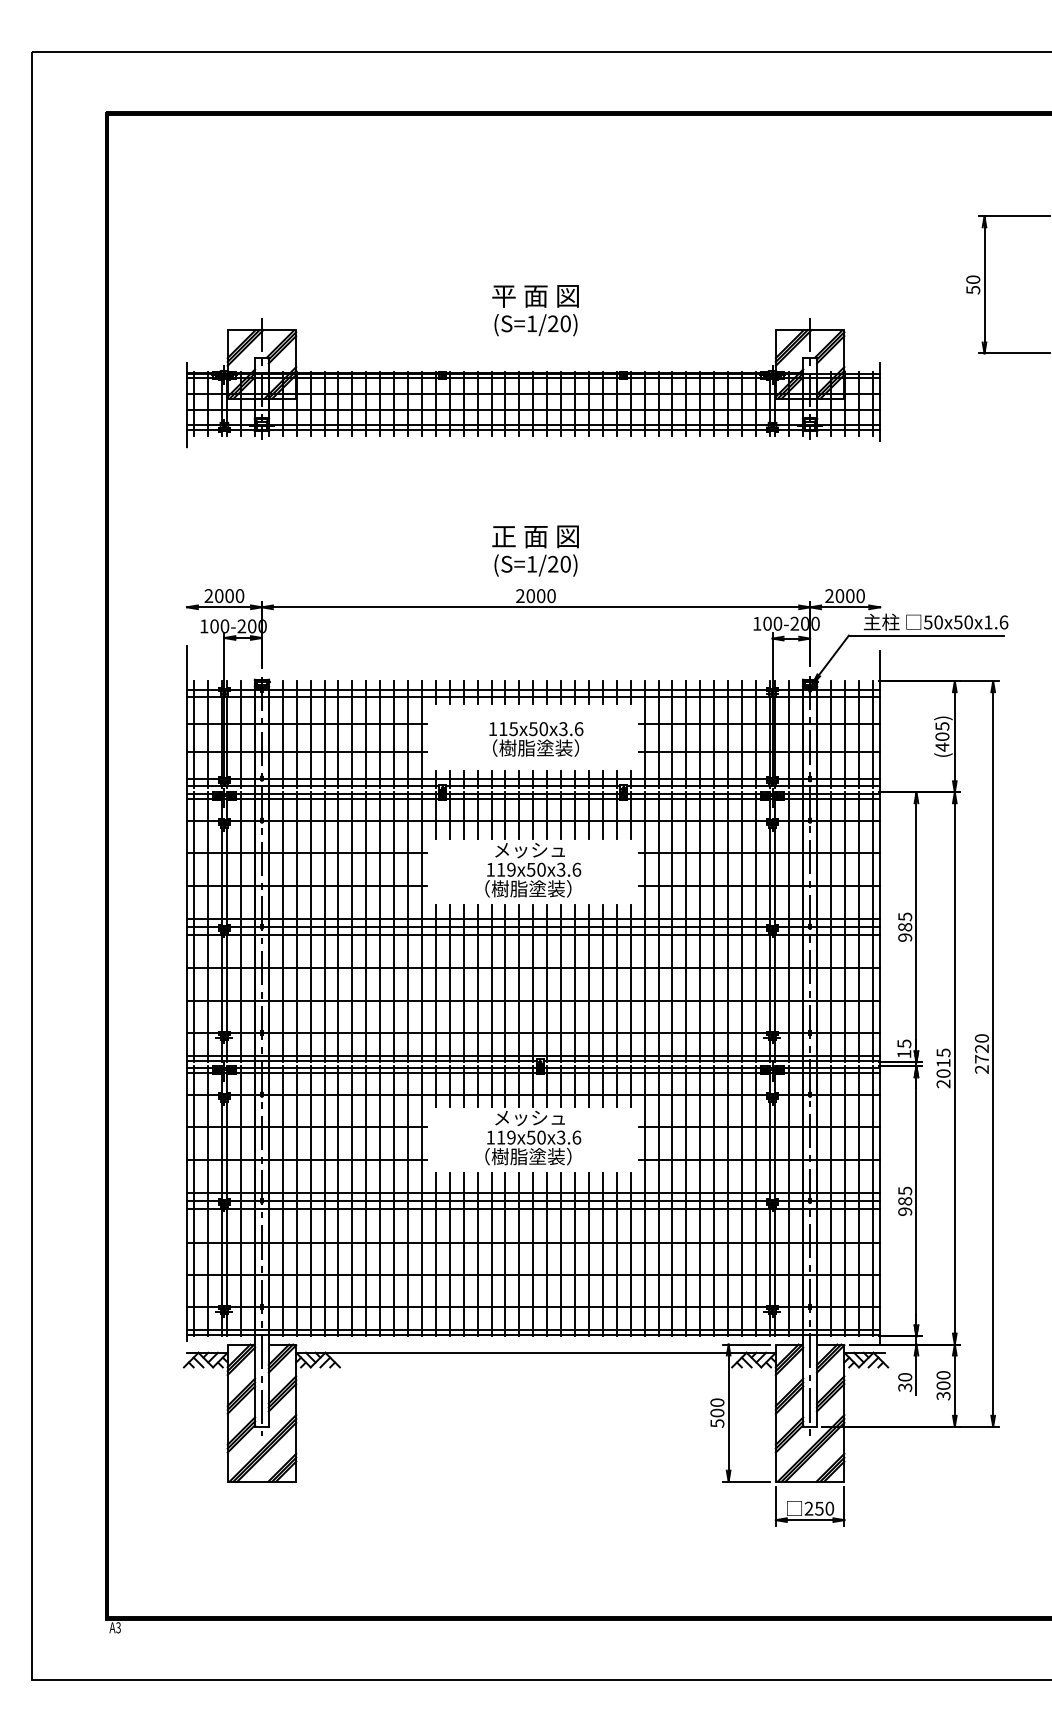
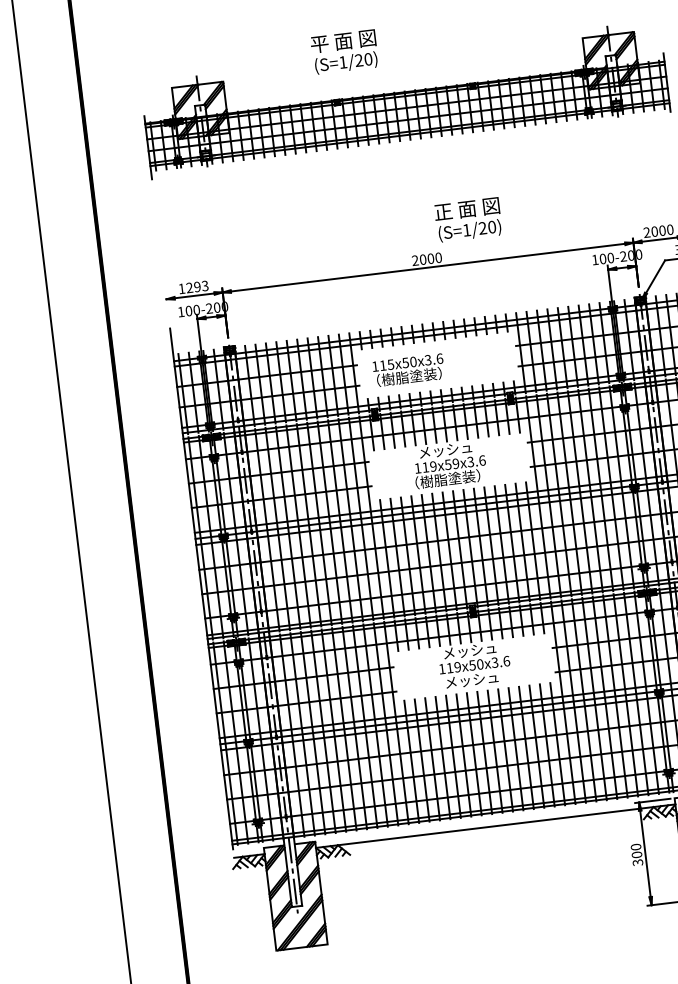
text: (535, 310) -> (344, 52), moved
text: (535, 550) -> (468, 219), moved
text: (224, 596) -> (193, 287), 2000 -> 1293
text: (536, 739) -> (408, 370), moved
text: (541, 869) -> (455, 463), 119x50x3.6 -> 119x59x3.6
text: (528, 1156) -> (472, 679), （樹脂塗装） -> メッシュ
text: (716, 1423) -> (637, 862), 500 -> 300

